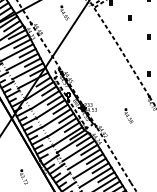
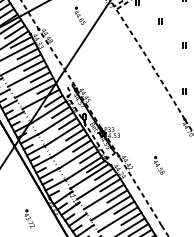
part: (128, 115) -> (158, 164), moved

